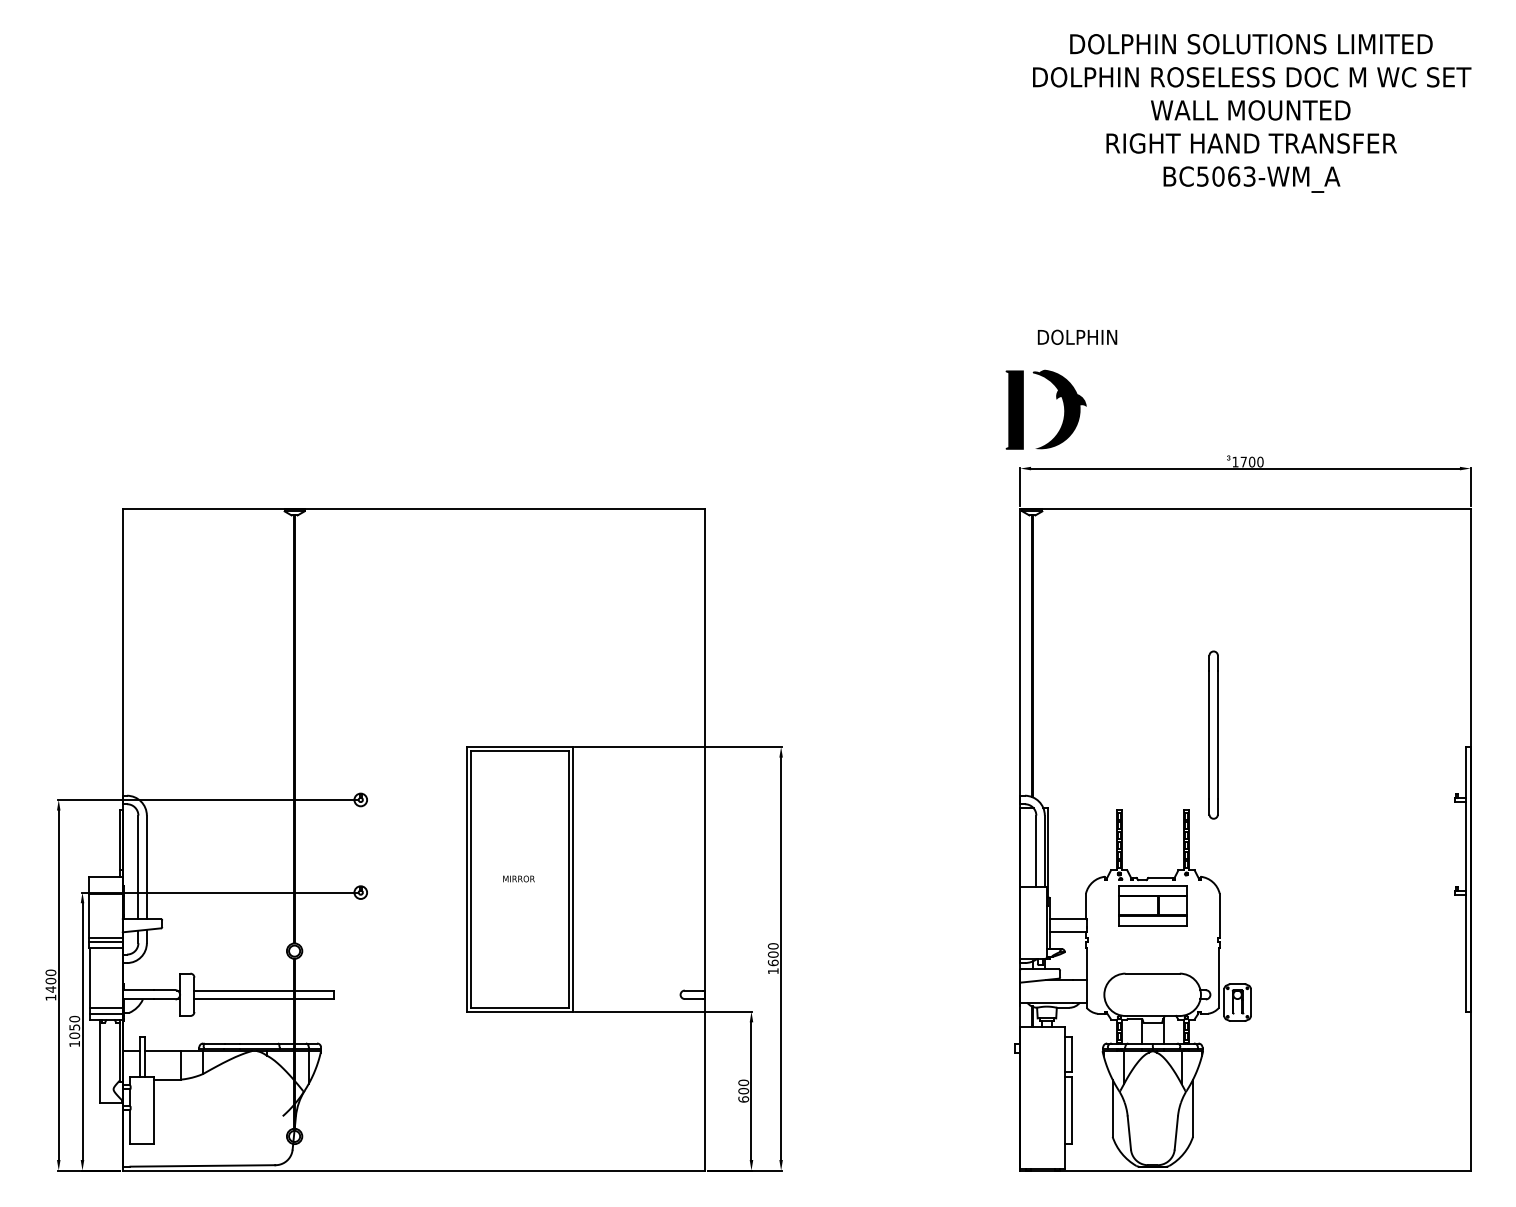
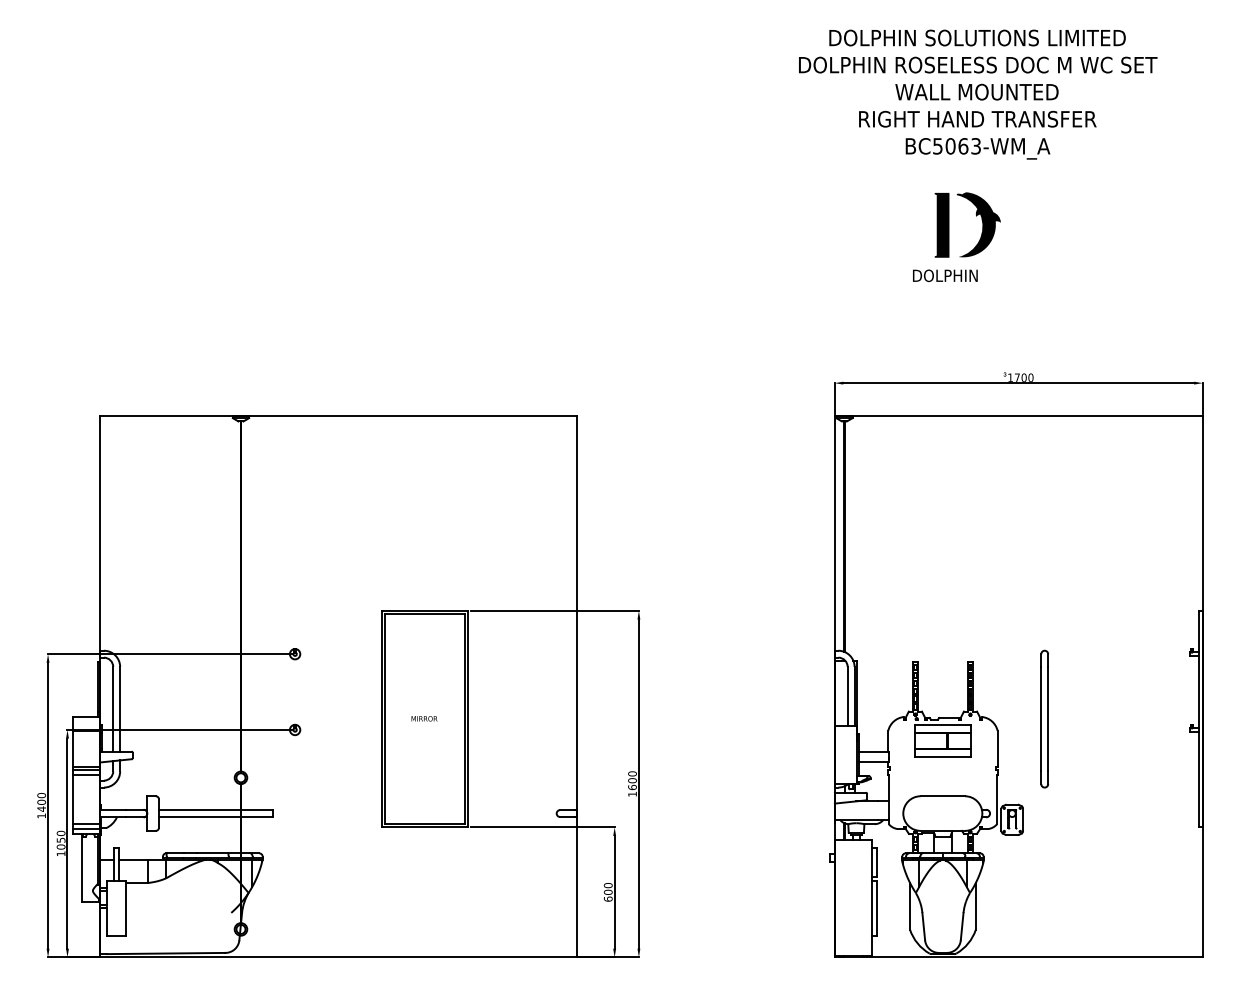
text: (1252, 113) -> (978, 94), moved
text: (1077, 336) -> (945, 275), moved
part: (1056, 399) -> (976, 216), moved
part: (1213, 734) -> (1044, 718), moved

